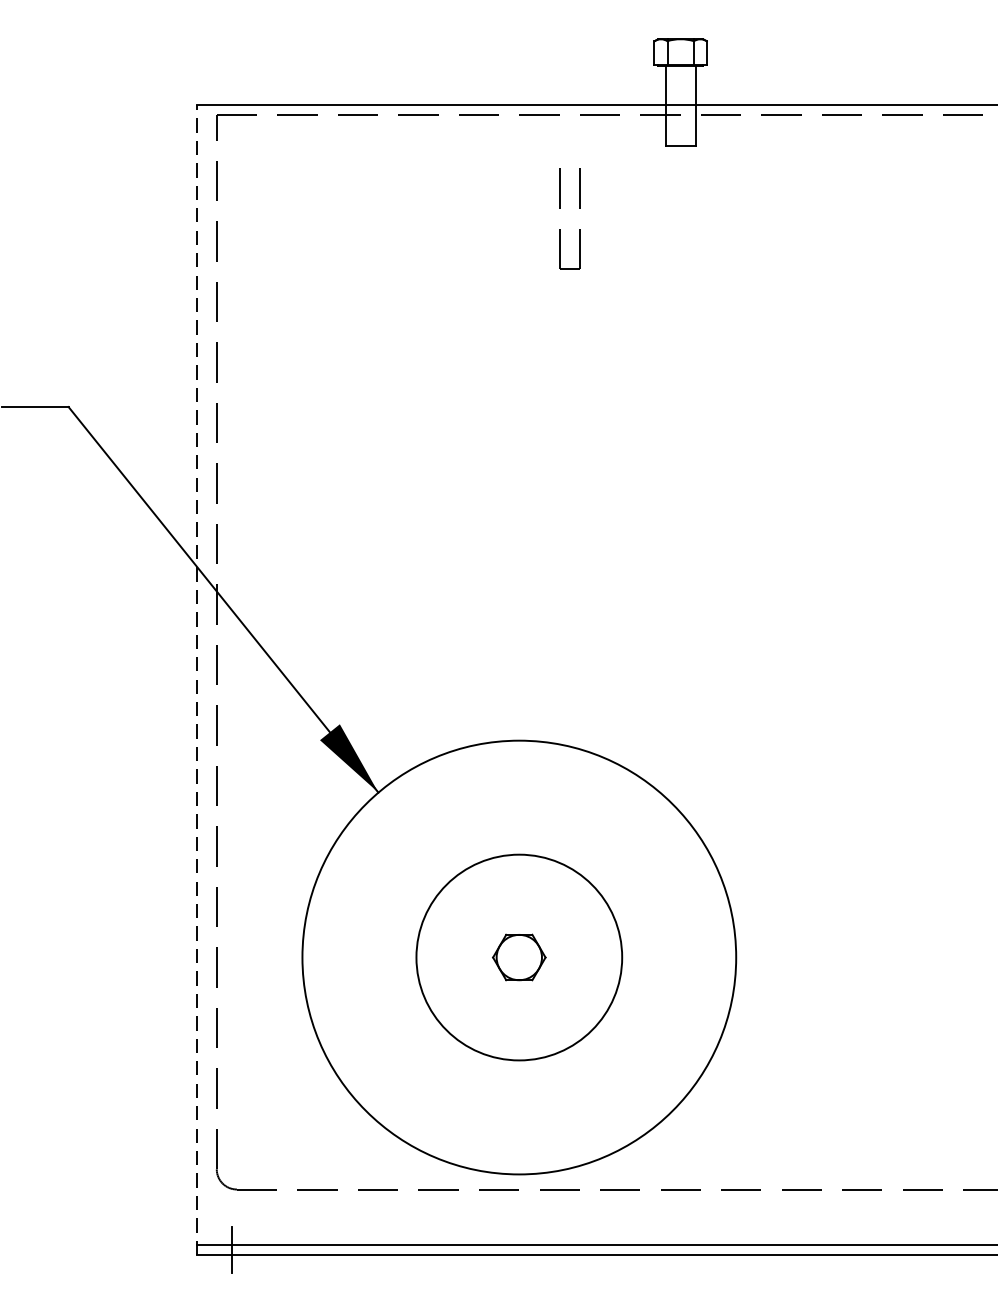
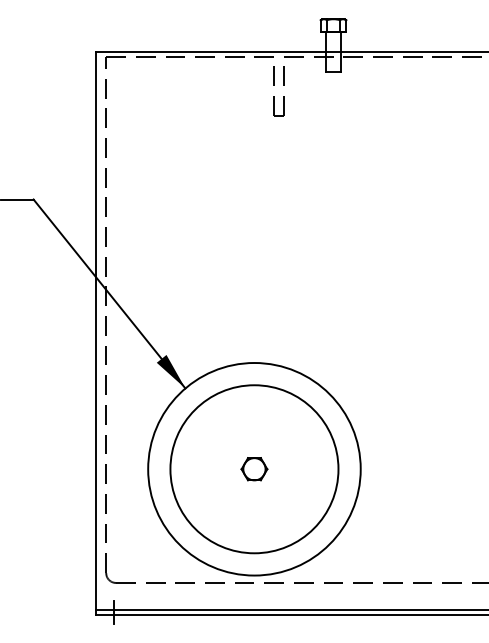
part: (560, 229) -> (274, 96), moved
line: (196, 680) -> (96, 333), dashed -> solid
circle: (519, 958) -> (254, 469), size x1.67

